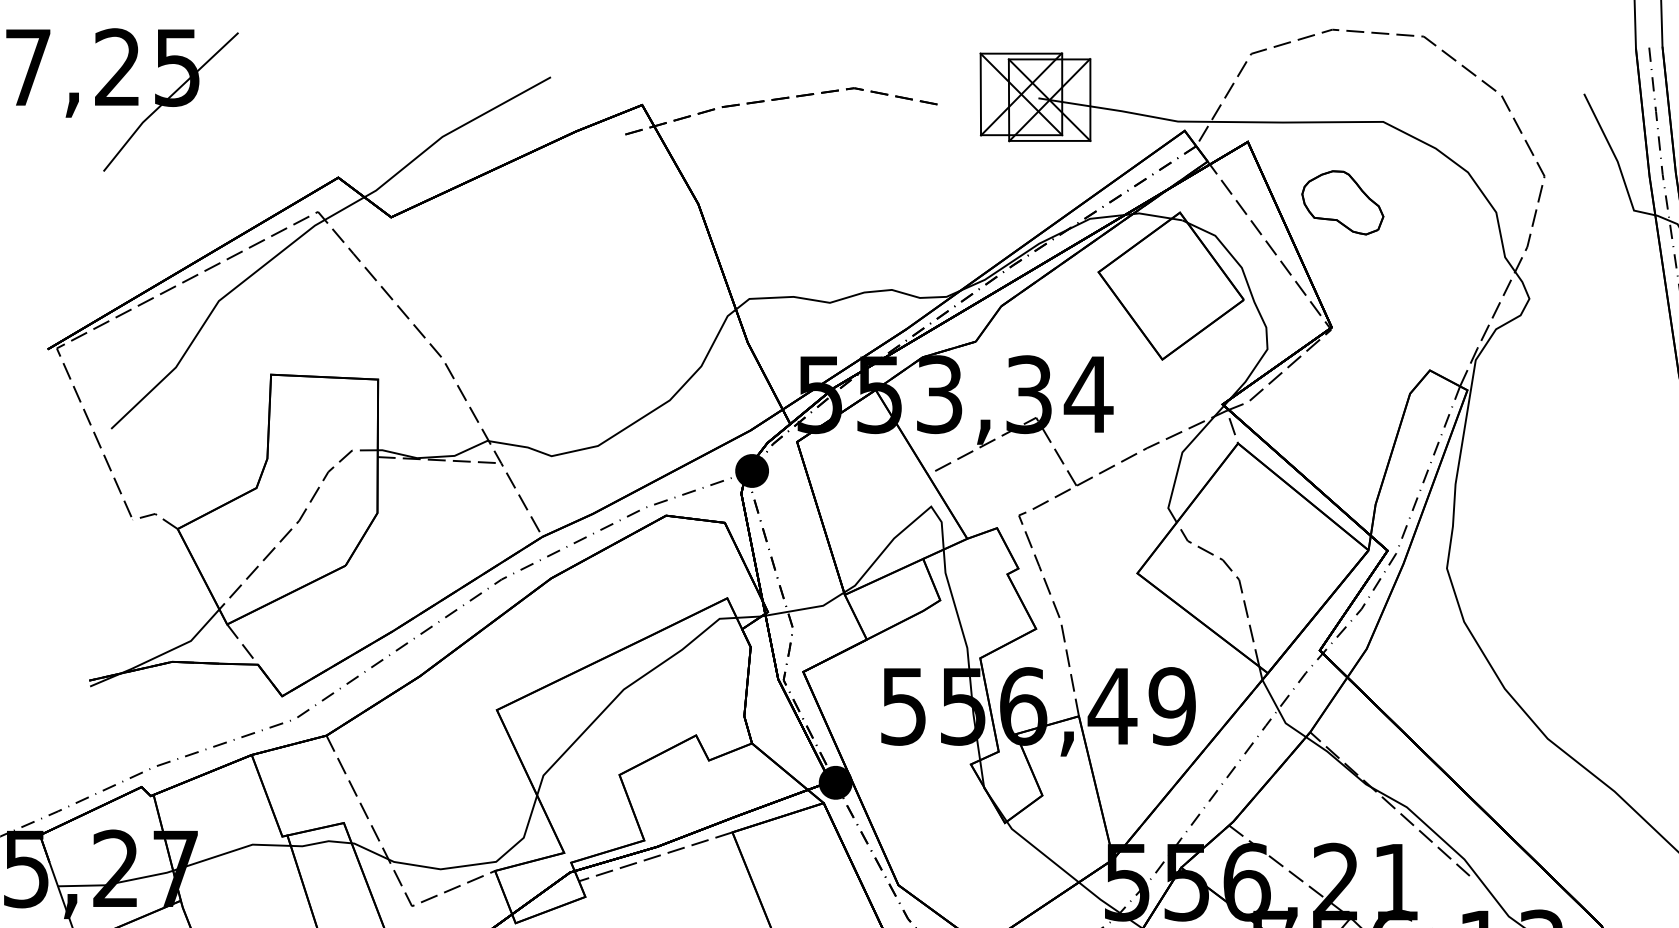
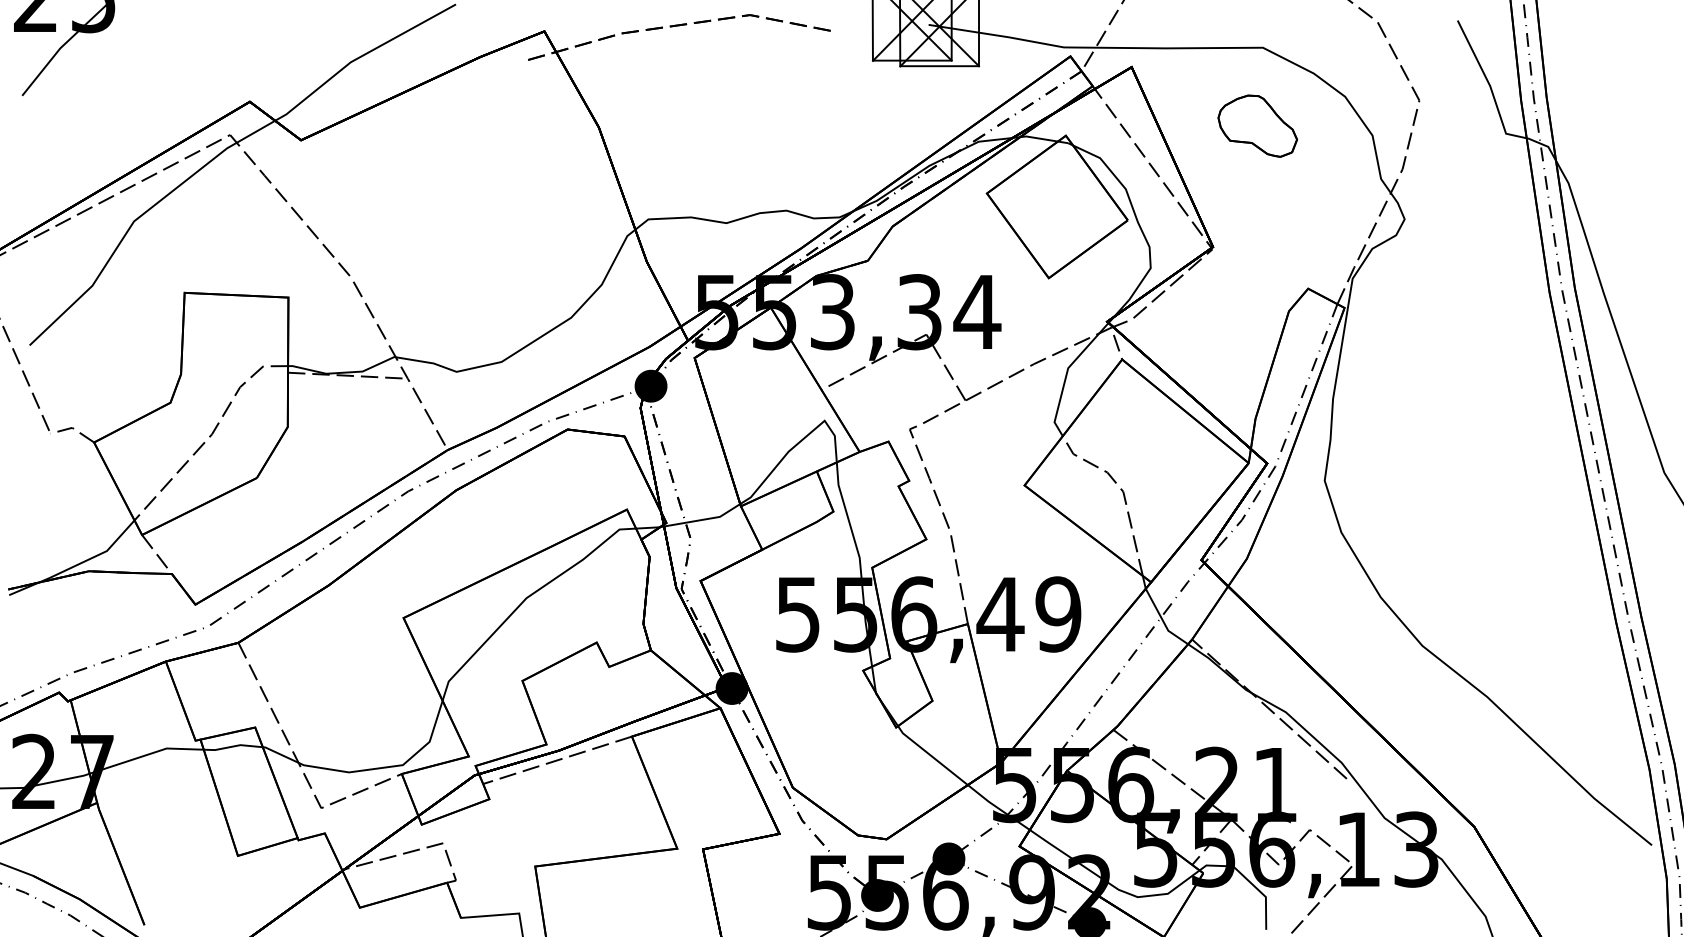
part: (1342, 202) -> (1257, 125), moved

